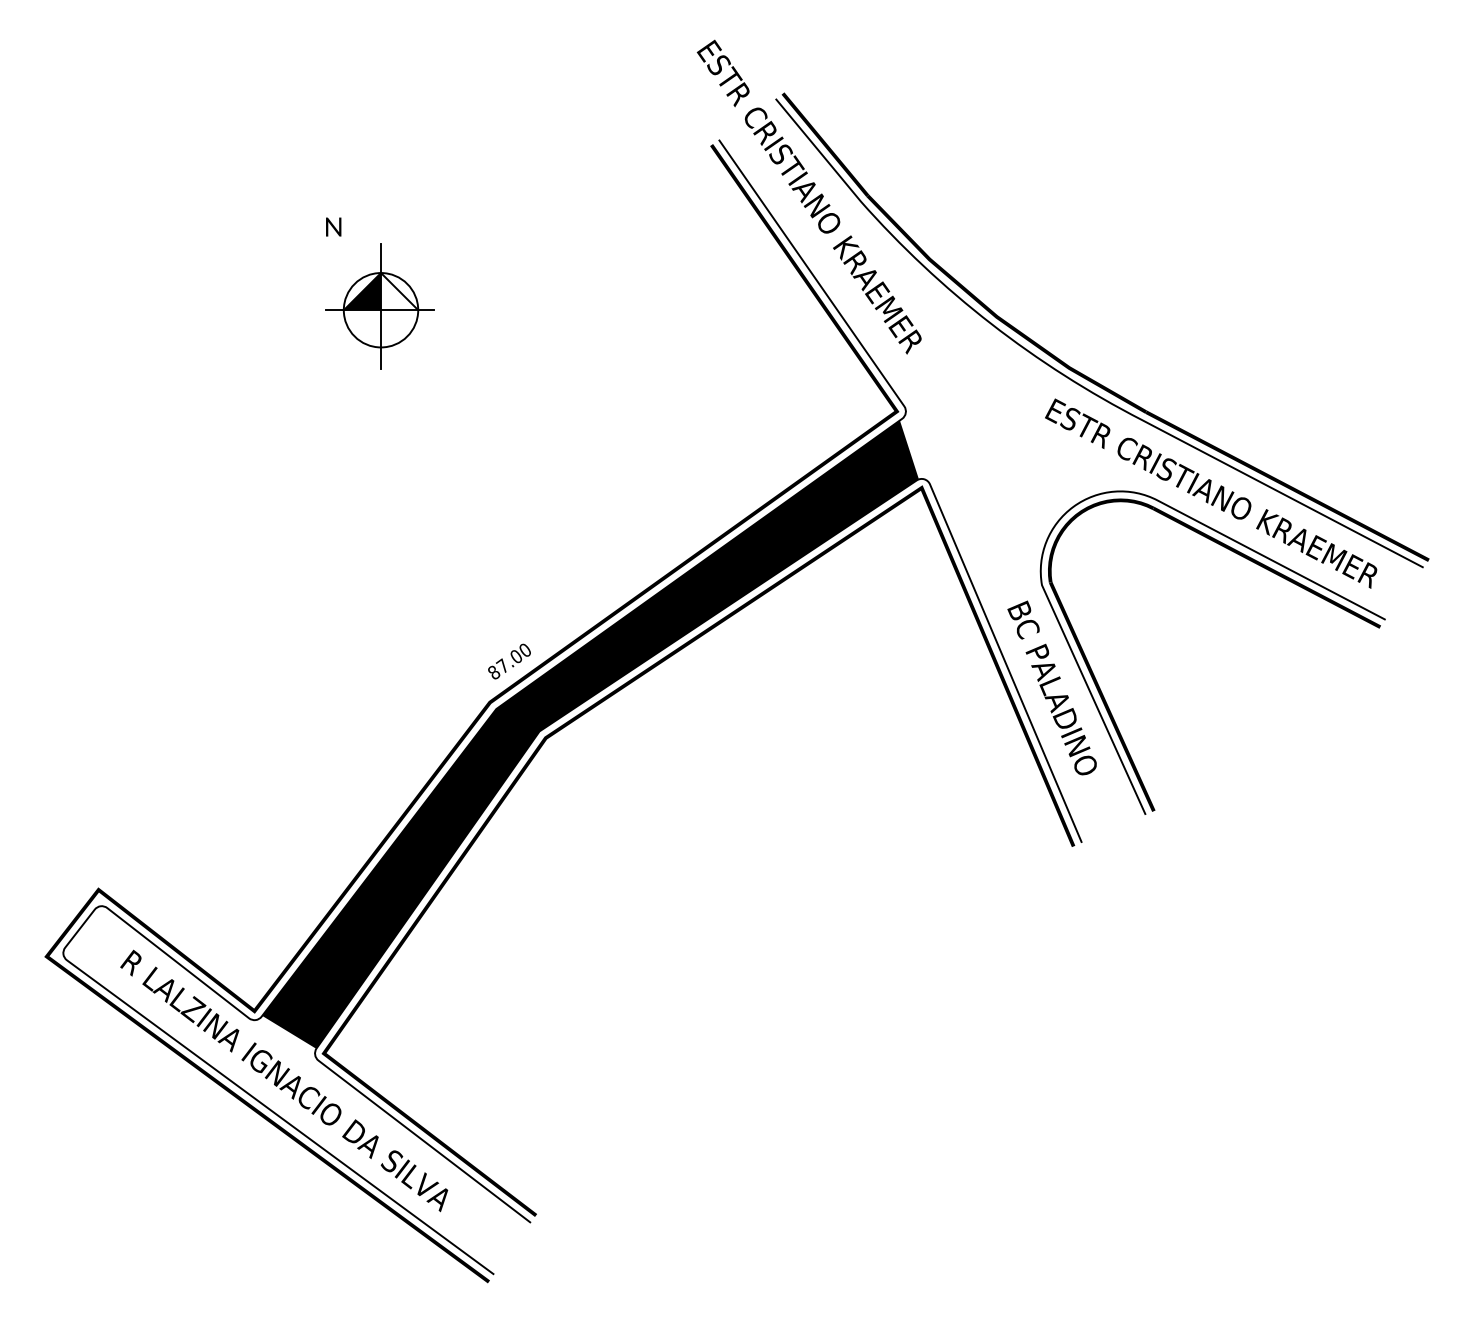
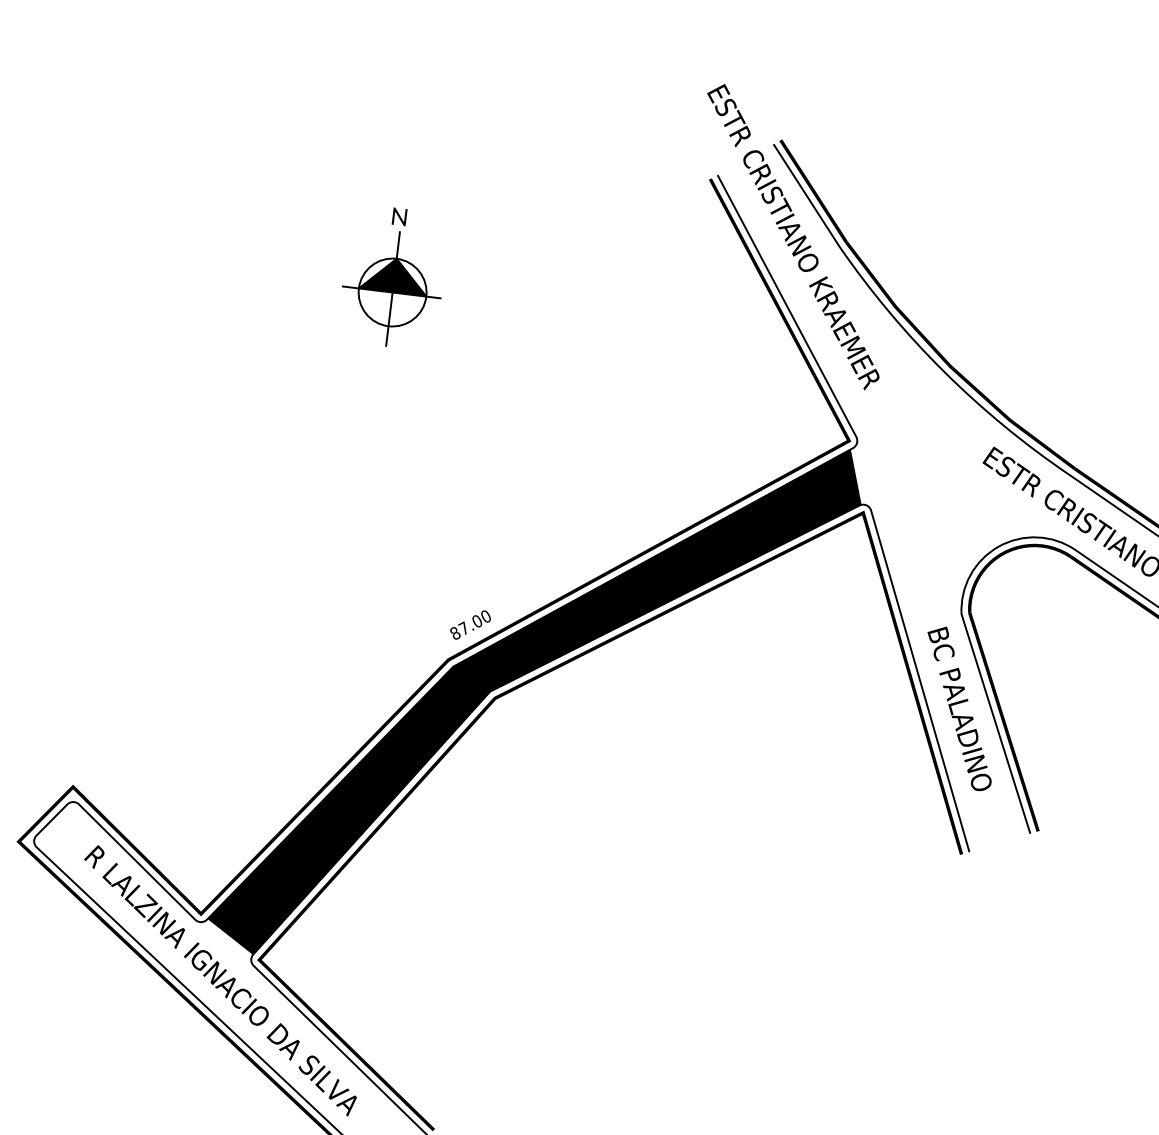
text: (333, 226) -> (399, 216), moved
fill: (399, 291) -> (411, 277), added

